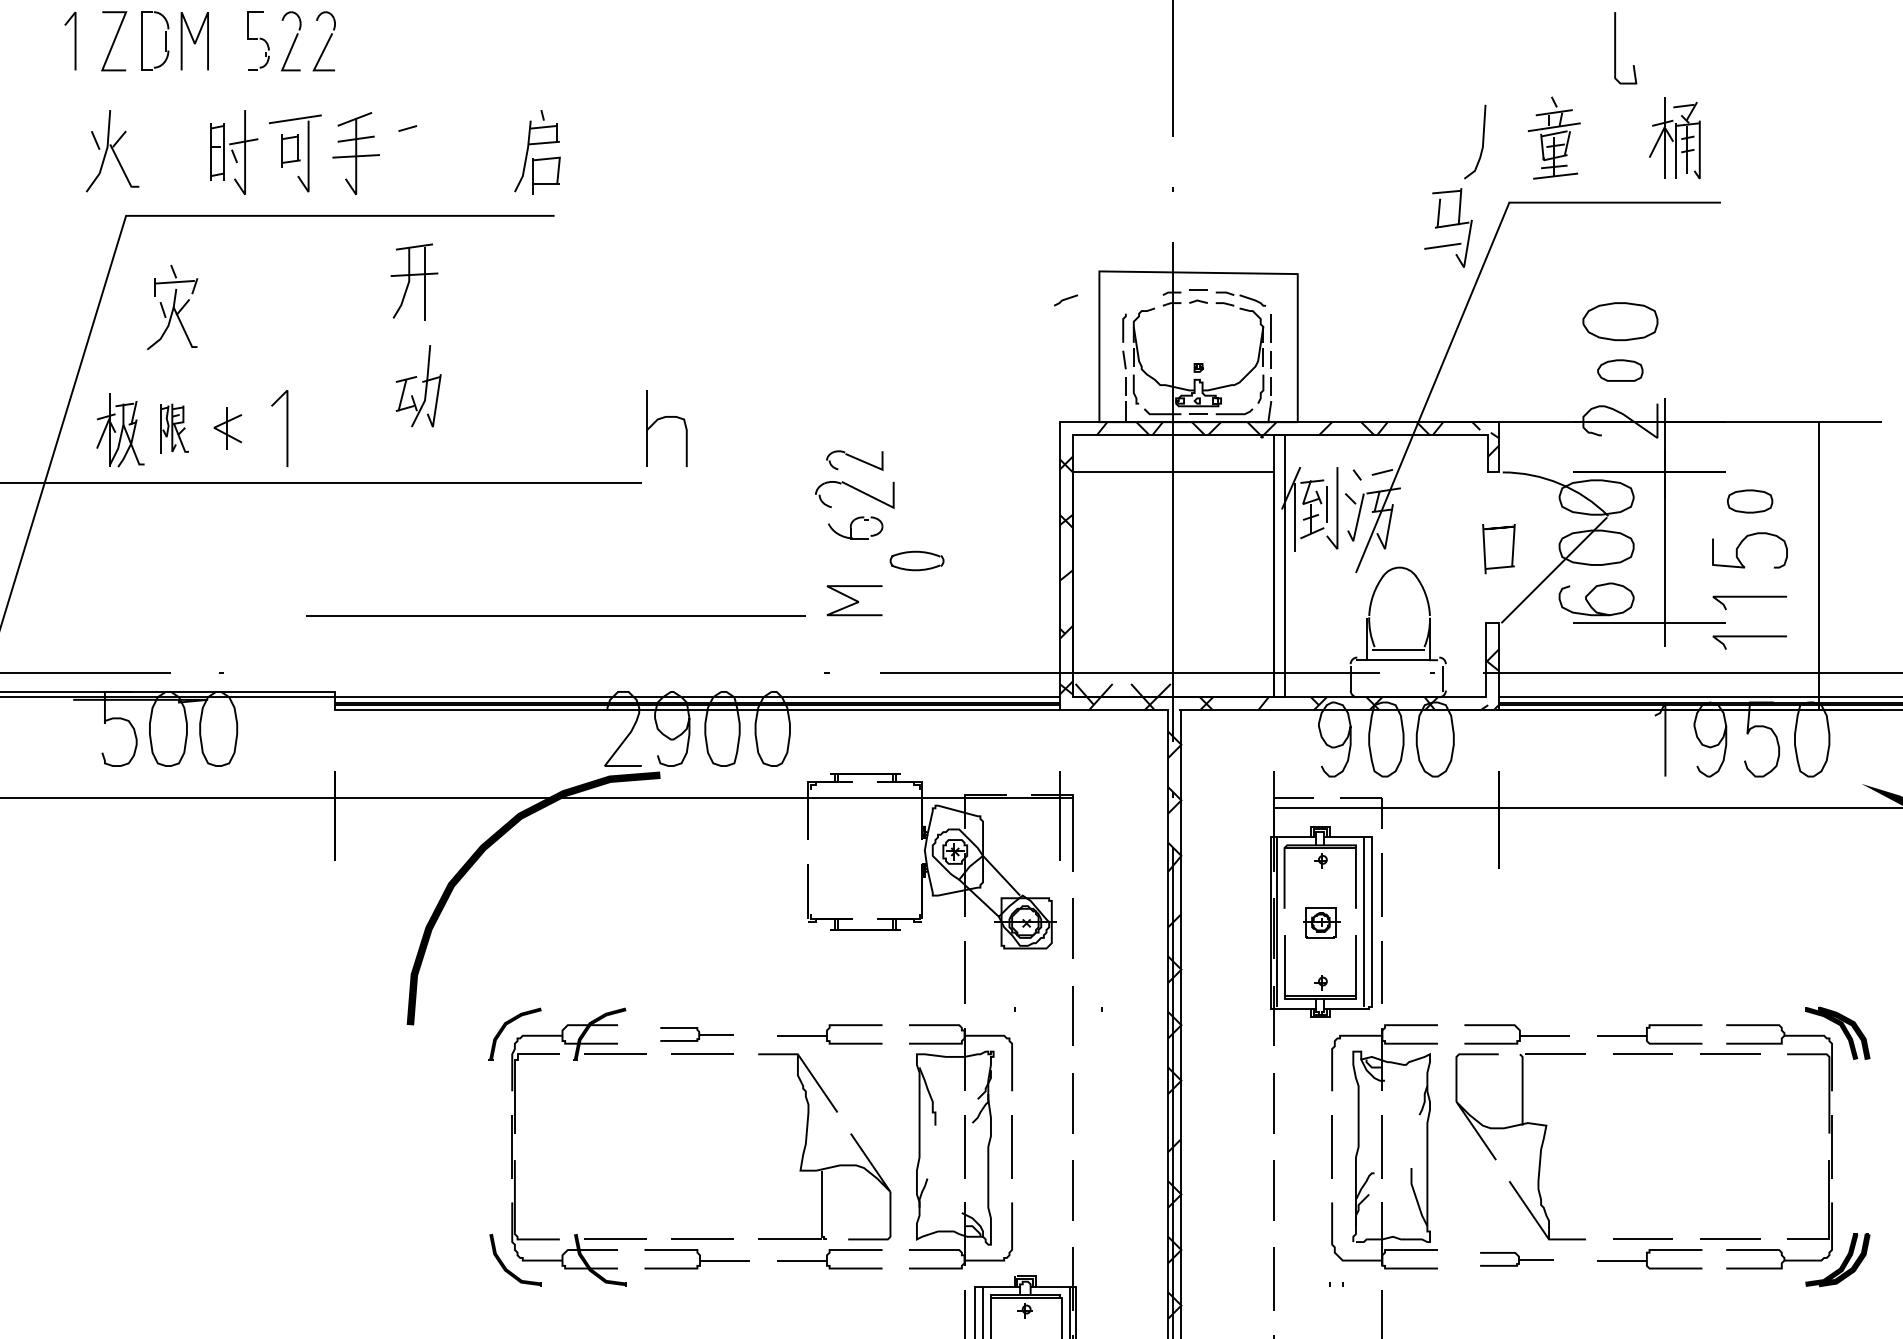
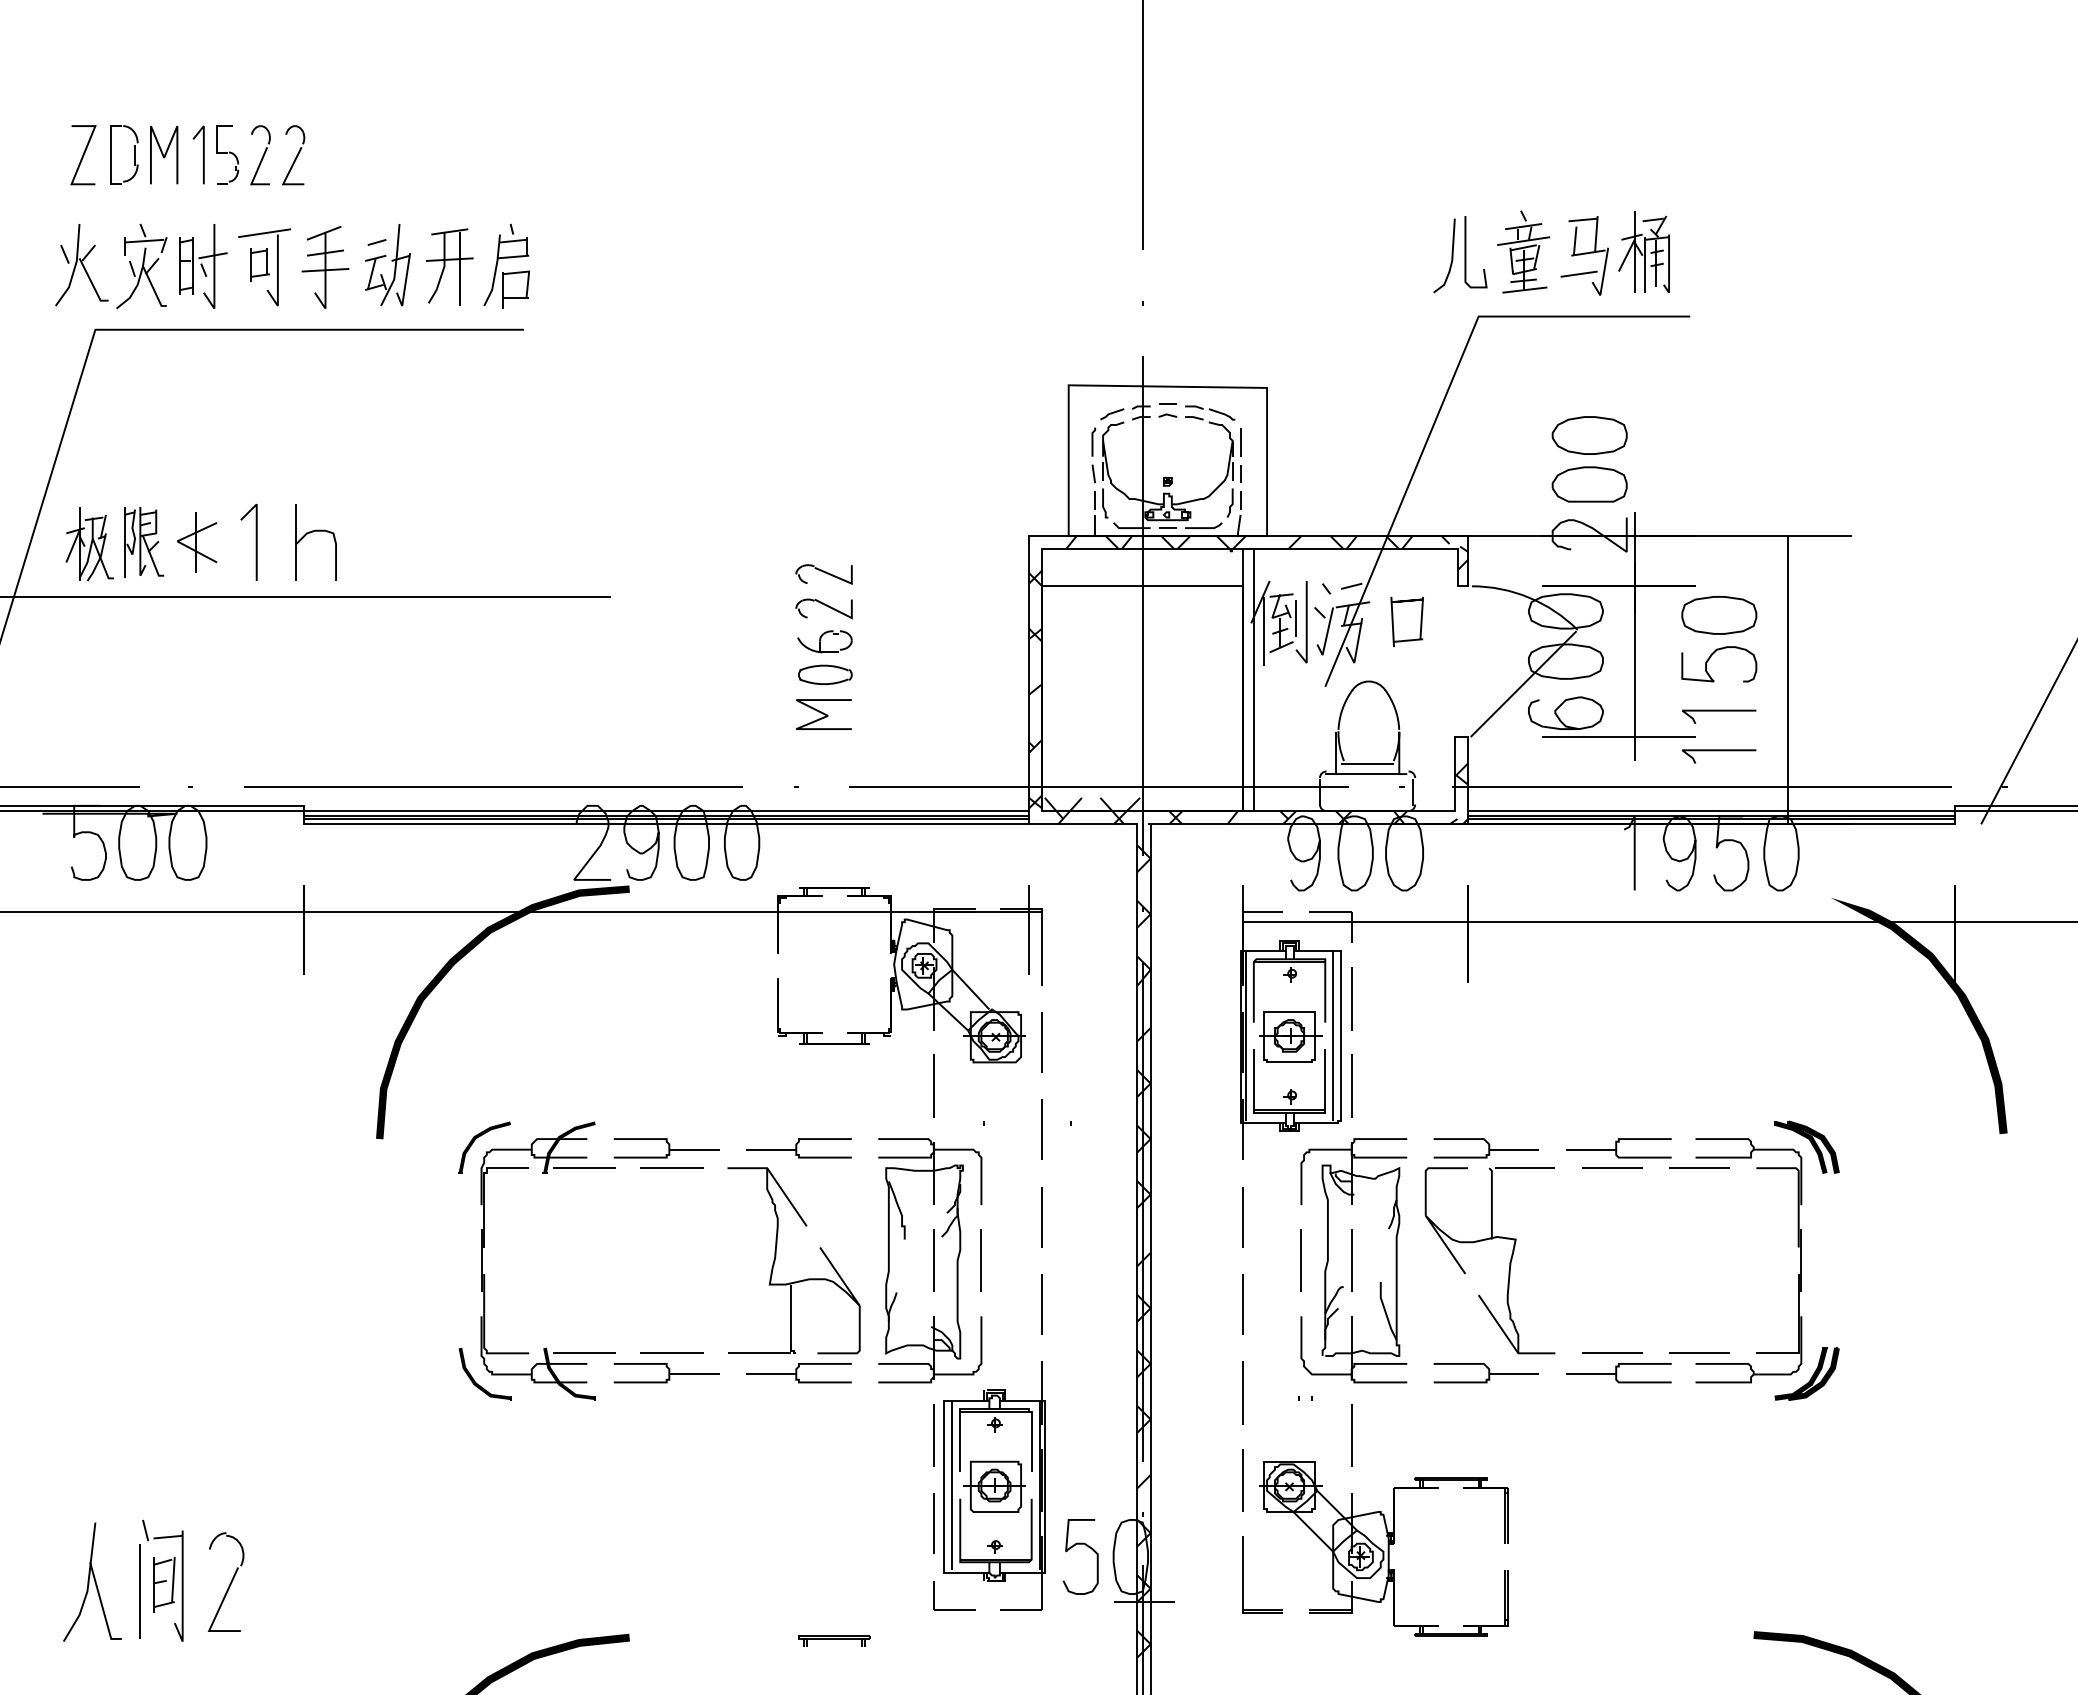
line: (75, 40) -> (203, 154), moved
line: (1616, 48) -> (1466, 252), moved
part: (1448, 227) -> (1584, 255), moved
part: (414, 281) -> (449, 266), moved
line: (1066, 299) -> (1112, 413), moved
part: (172, 306) -> (141, 265), moved
part: (1620, 370) -> (1589, 484), size x1.67
part: (418, 386) -> (387, 265), moved
part: (664, 418) -> (313, 532), moved
part: (175, 428) -> (144, 542), size x1.43
part: (228, 428) -> (197, 542), size x1.43
part: (854, 494) -> (823, 608), size x0.71
part: (1750, 501) -> (1719, 615), size x1.67
part: (1498, 548) -> (1406, 621), moved
part: (917, 560) -> (825, 674), moved
line: (556, 615) -> (493, 786), moved
part: (1321, 922) -> (1290, 1036), size x1.67
part: (697, 1034) -> (666, 1148), size x1.43
part: (1516, 1259) -> (1485, 1373), size x1.43

